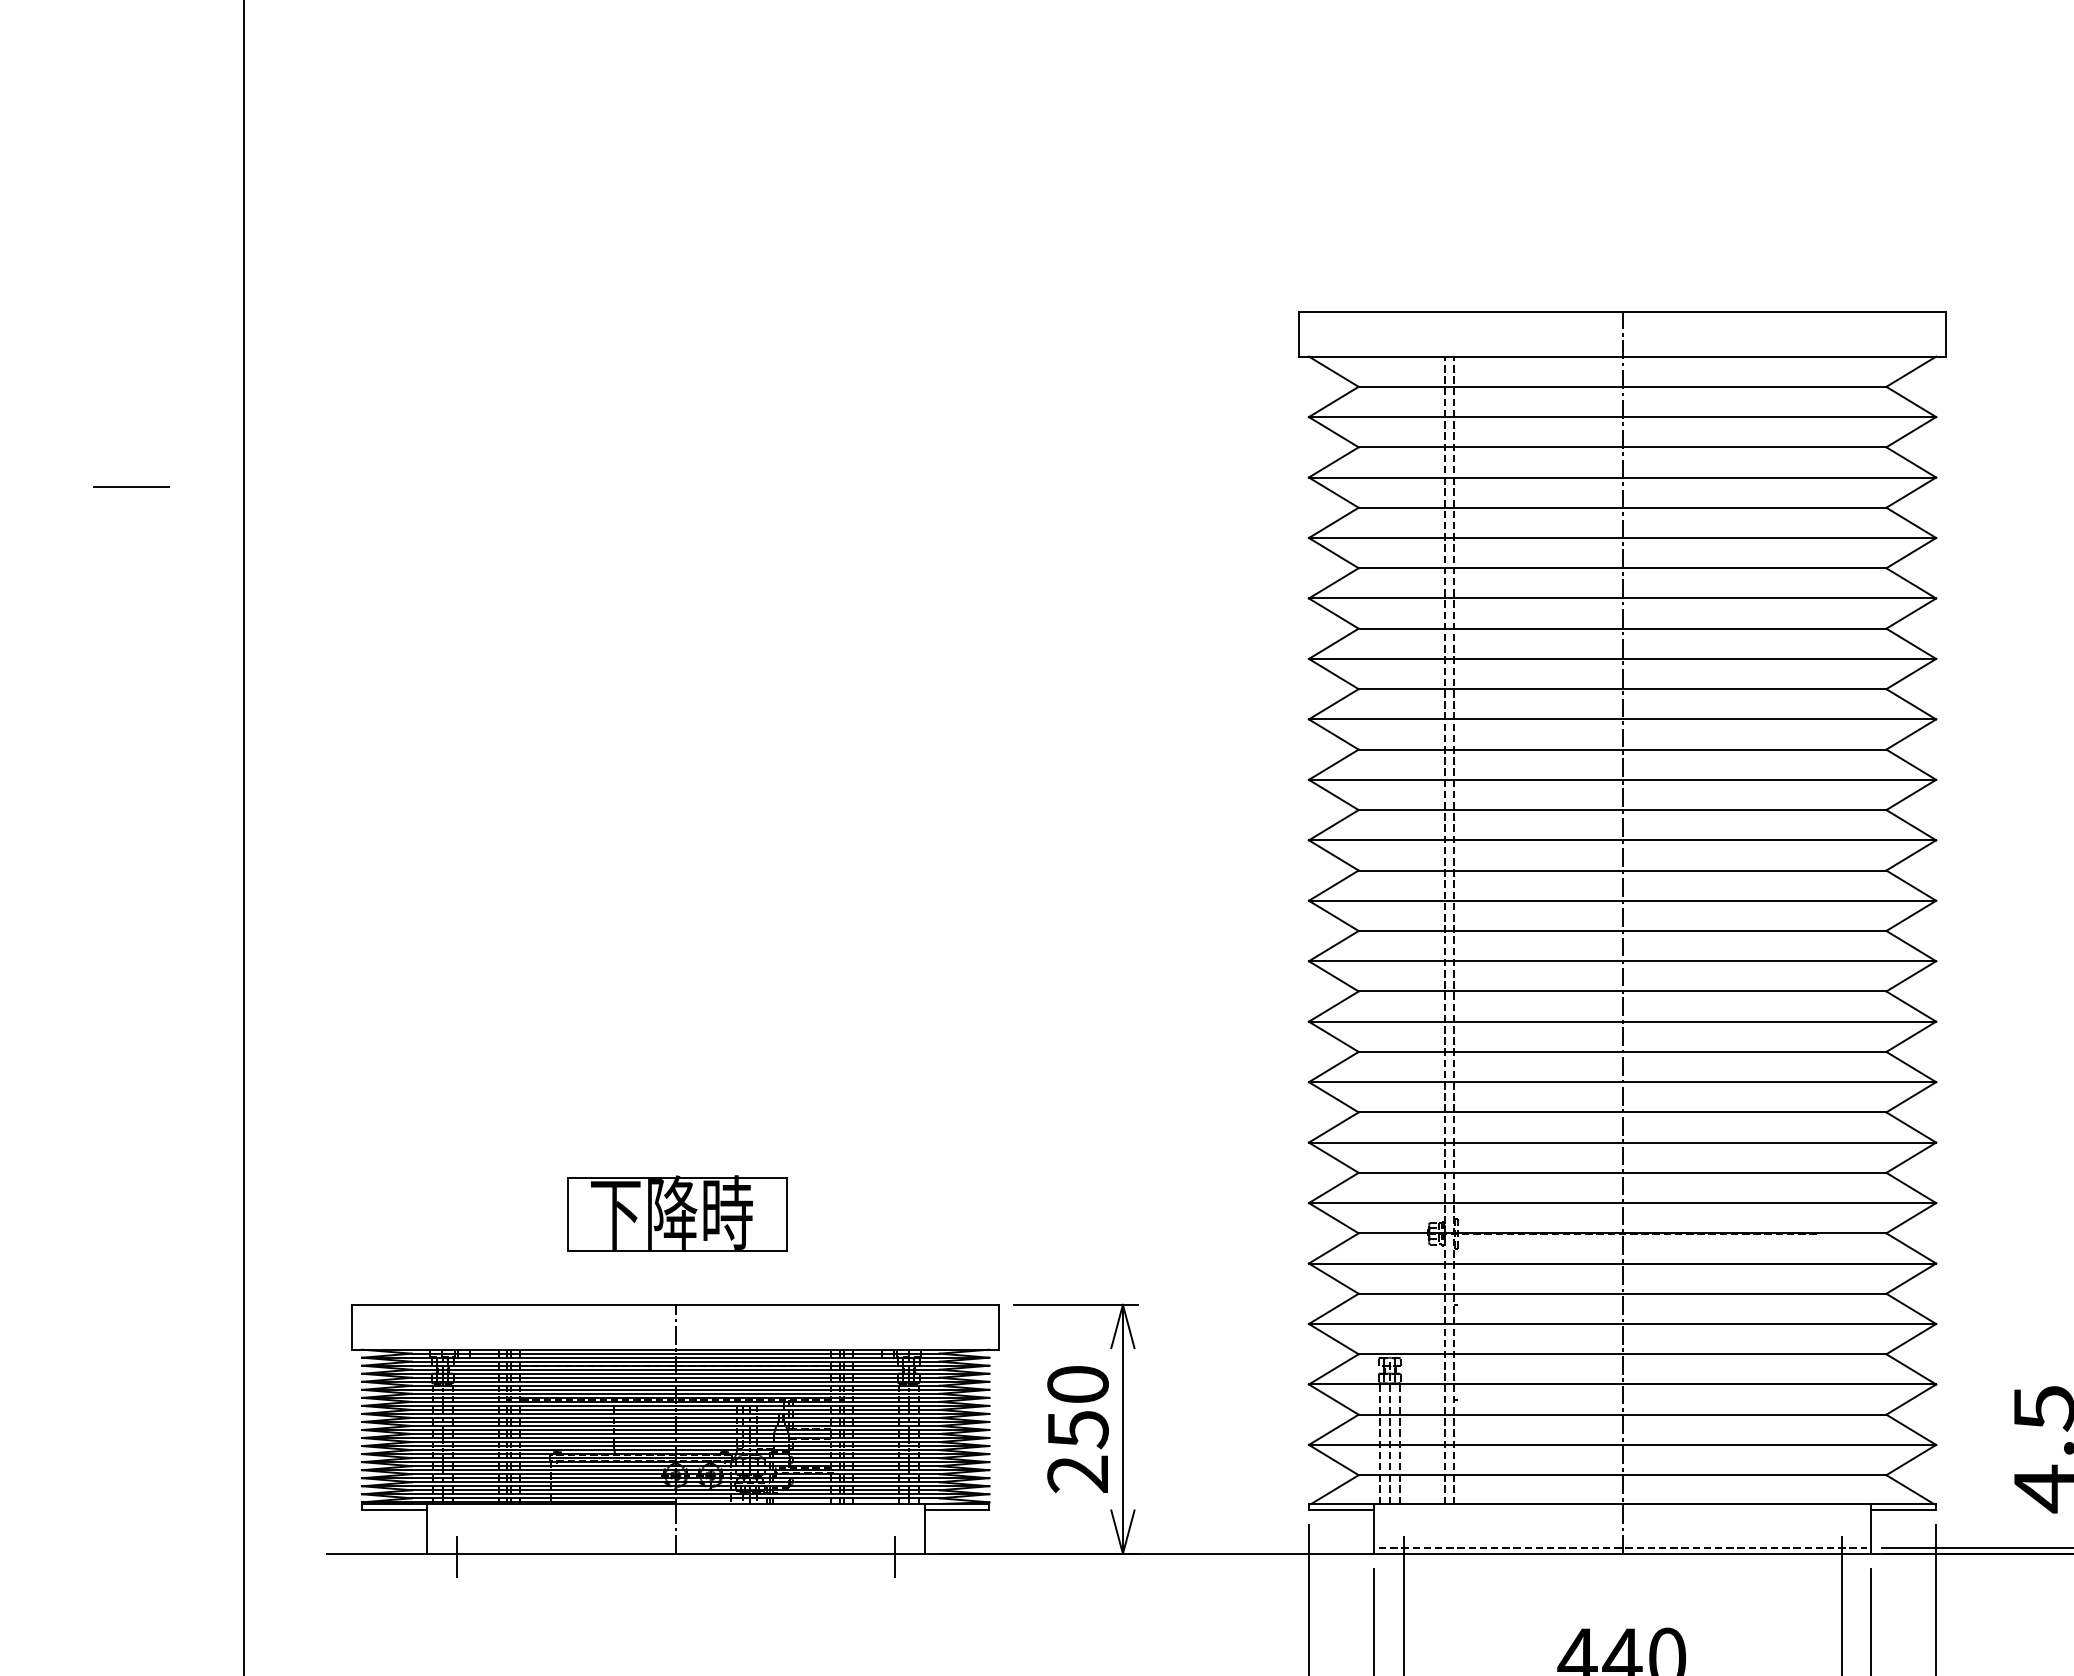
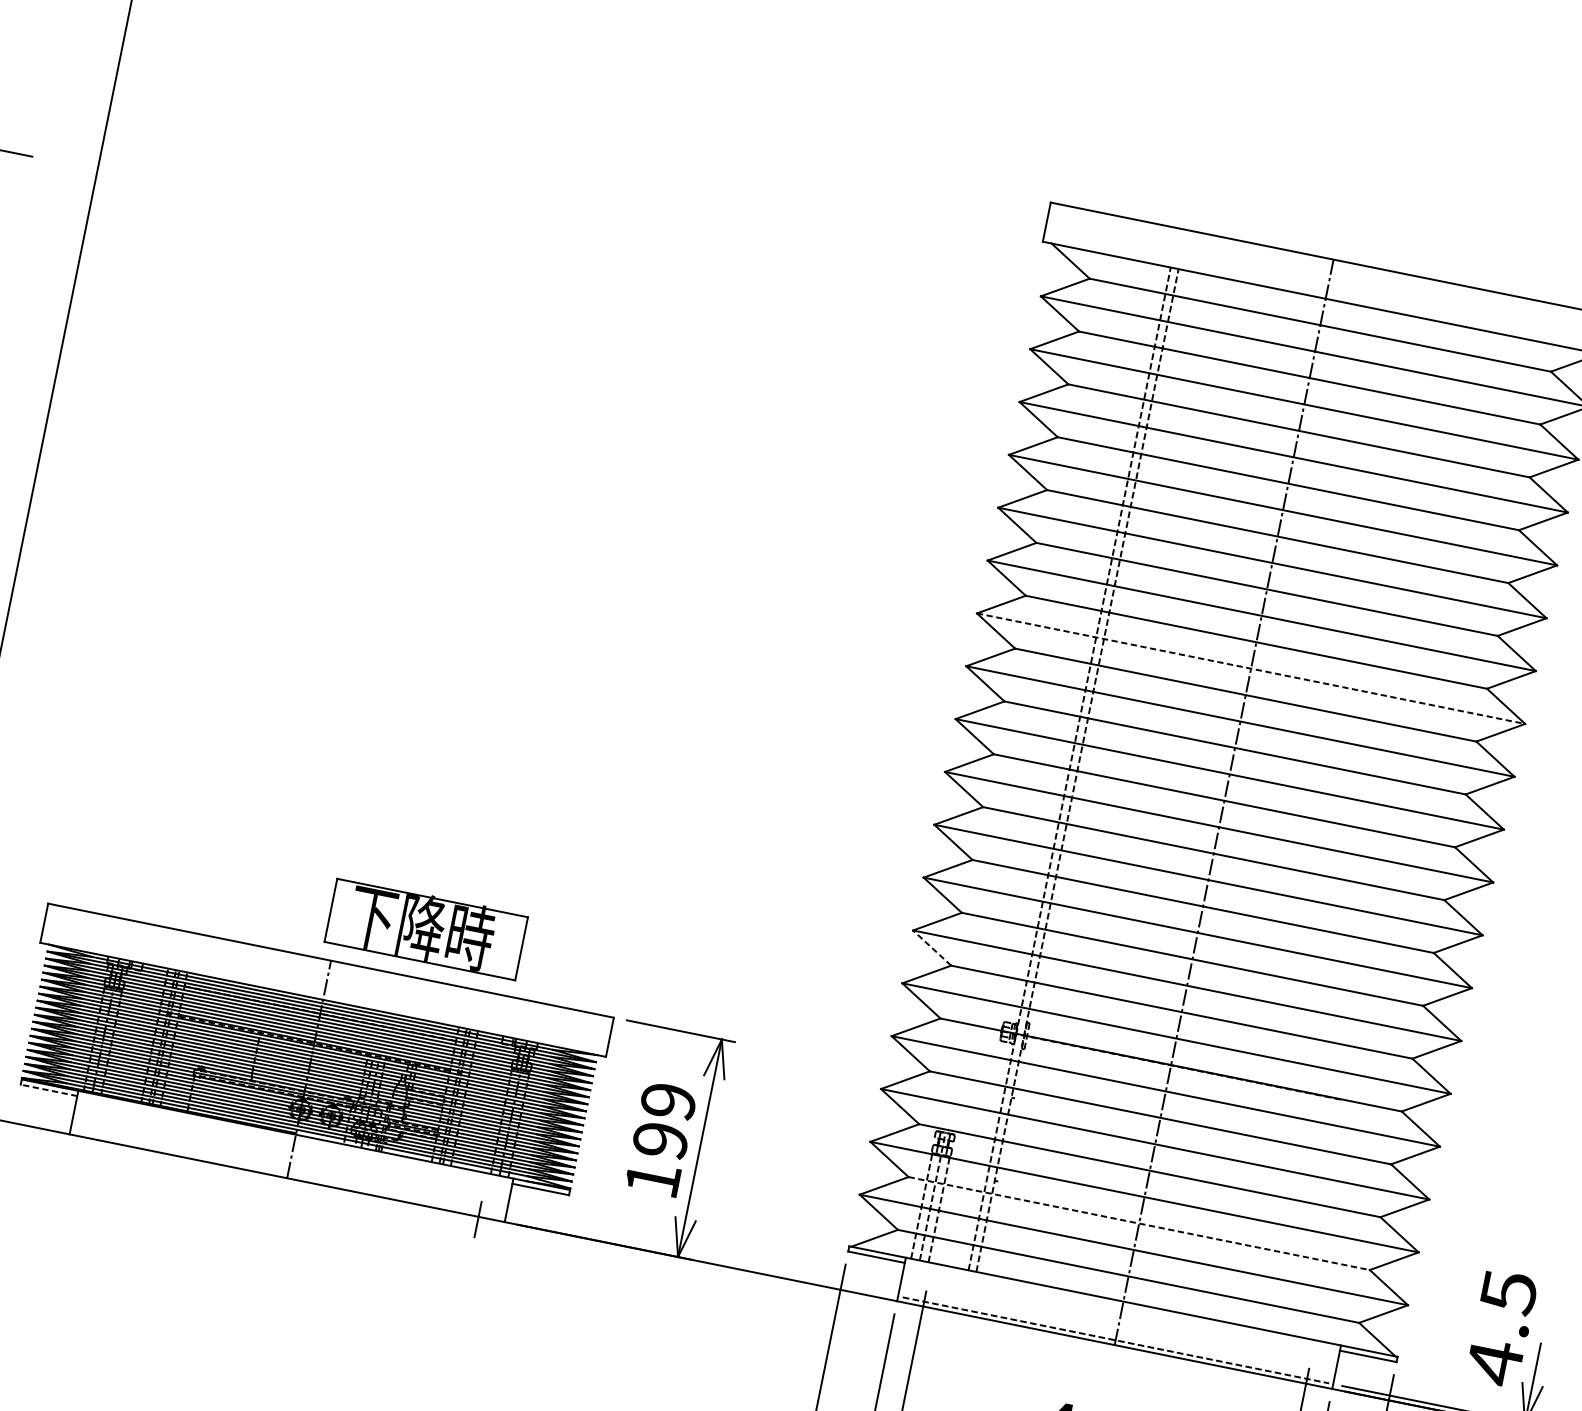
line: (1622, 779) -> (1251, 668), solid -> dashed
line: (1333, 1157) -> (931, 947), solid -> dashed
part: (677, 1213) -> (426, 928), moved
line: (1622, 1414) -> (1139, 1223), solid -> dashed
text: (1077, 1429) -> (660, 1140), 250 -> 199
line: (393, 1509) -> (48, 1089), solid -> dashed
line: (456, 1556) -> (95, 1141), removed

